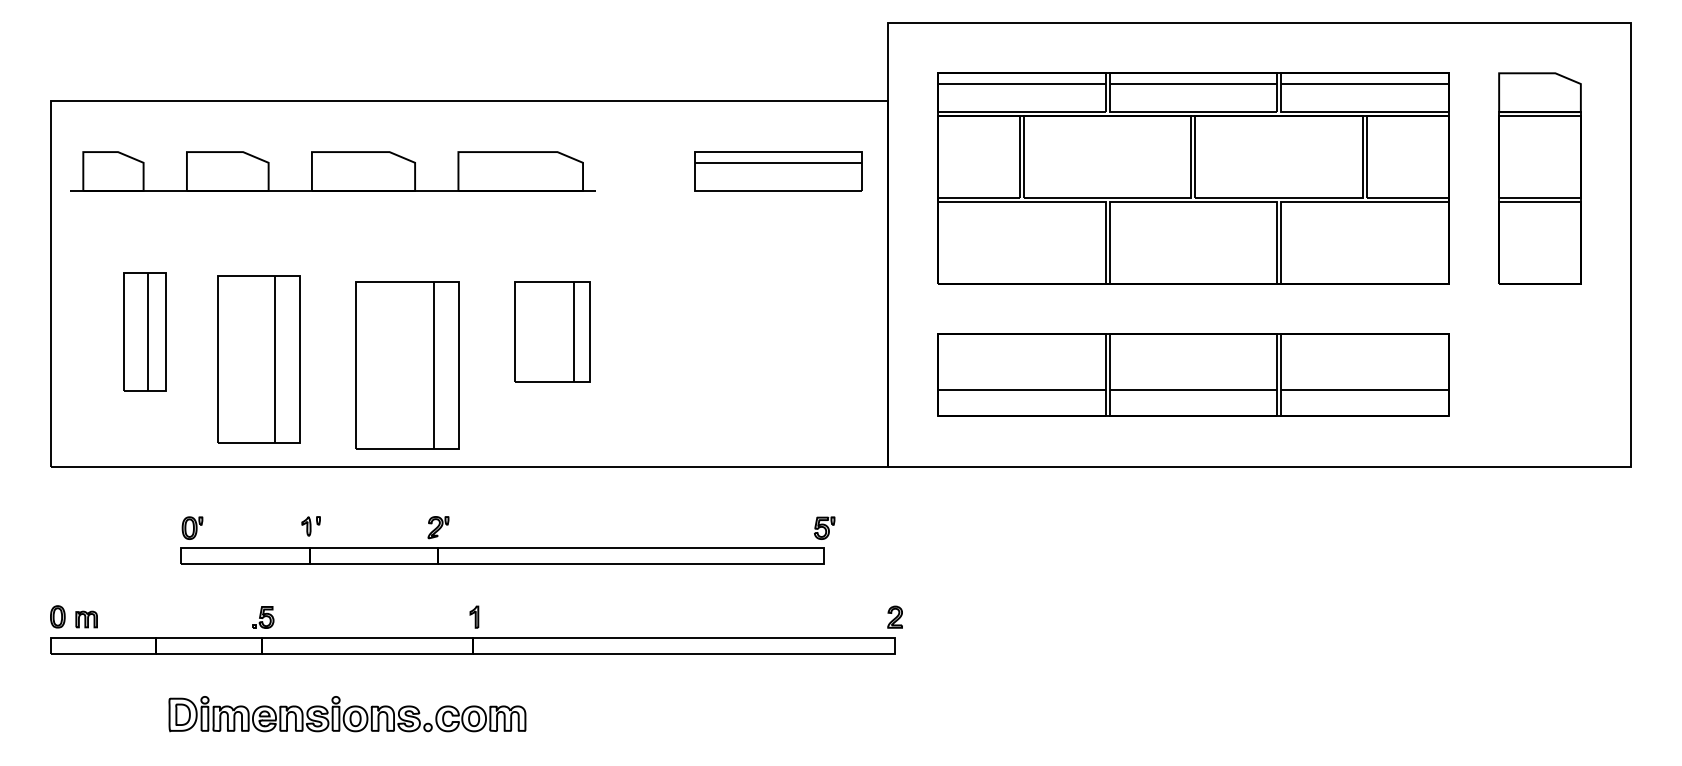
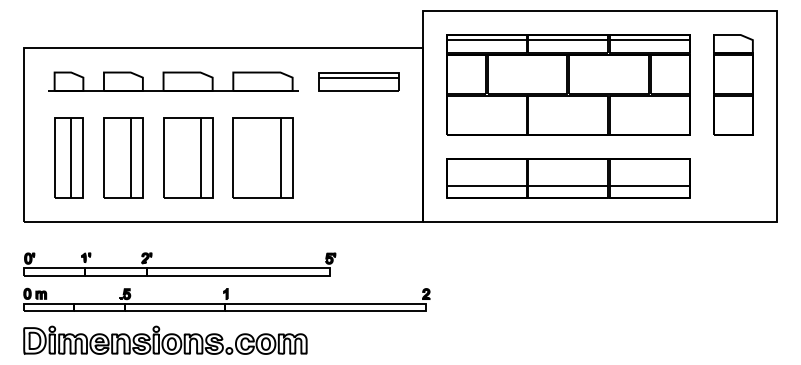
part: (332, 170) -> (173, 81), moved
part: (778, 170) -> (358, 81), moved
part: (143, 330) -> (68, 157), size x1.43
part: (551, 330) -> (262, 157), size x1.67
part: (259, 357) -> (123, 157), moved
part: (408, 364) -> (188, 157), moved
part: (507, 540) -> (179, 264), moved
part: (347, 712) -> (165, 339), size x1.67

